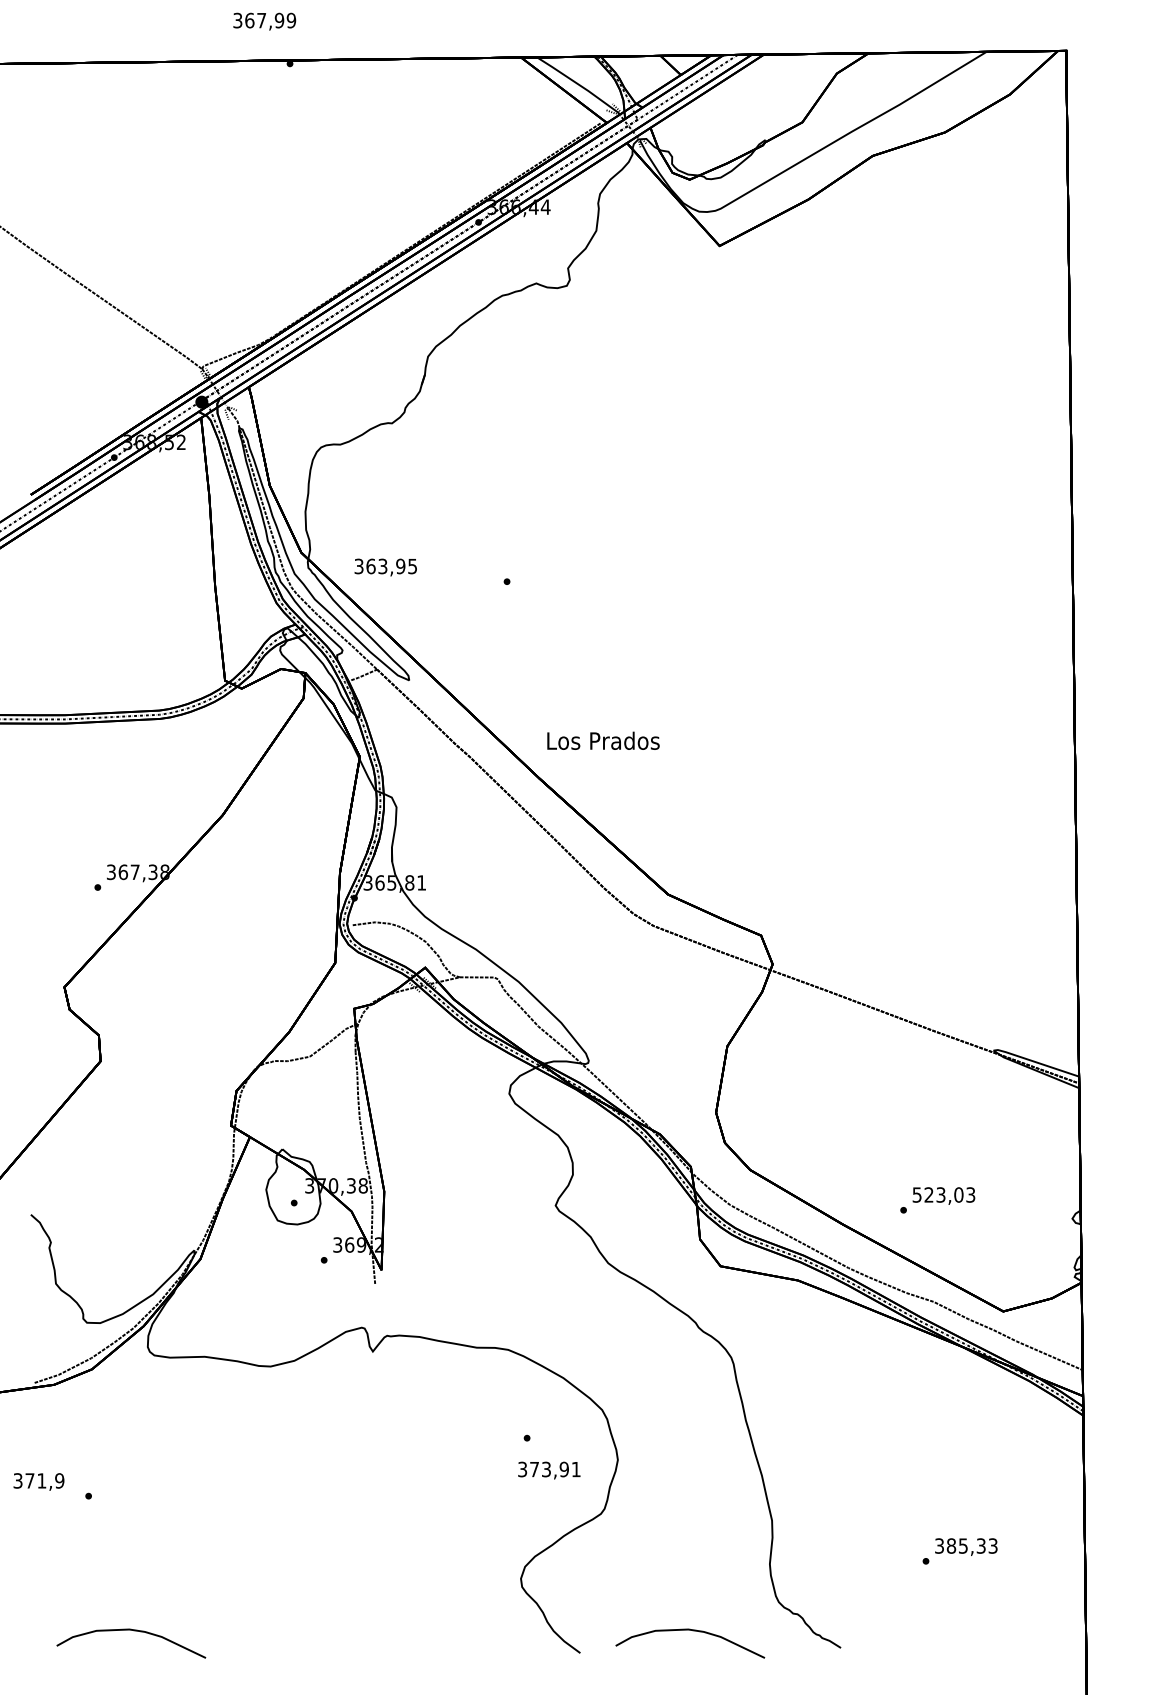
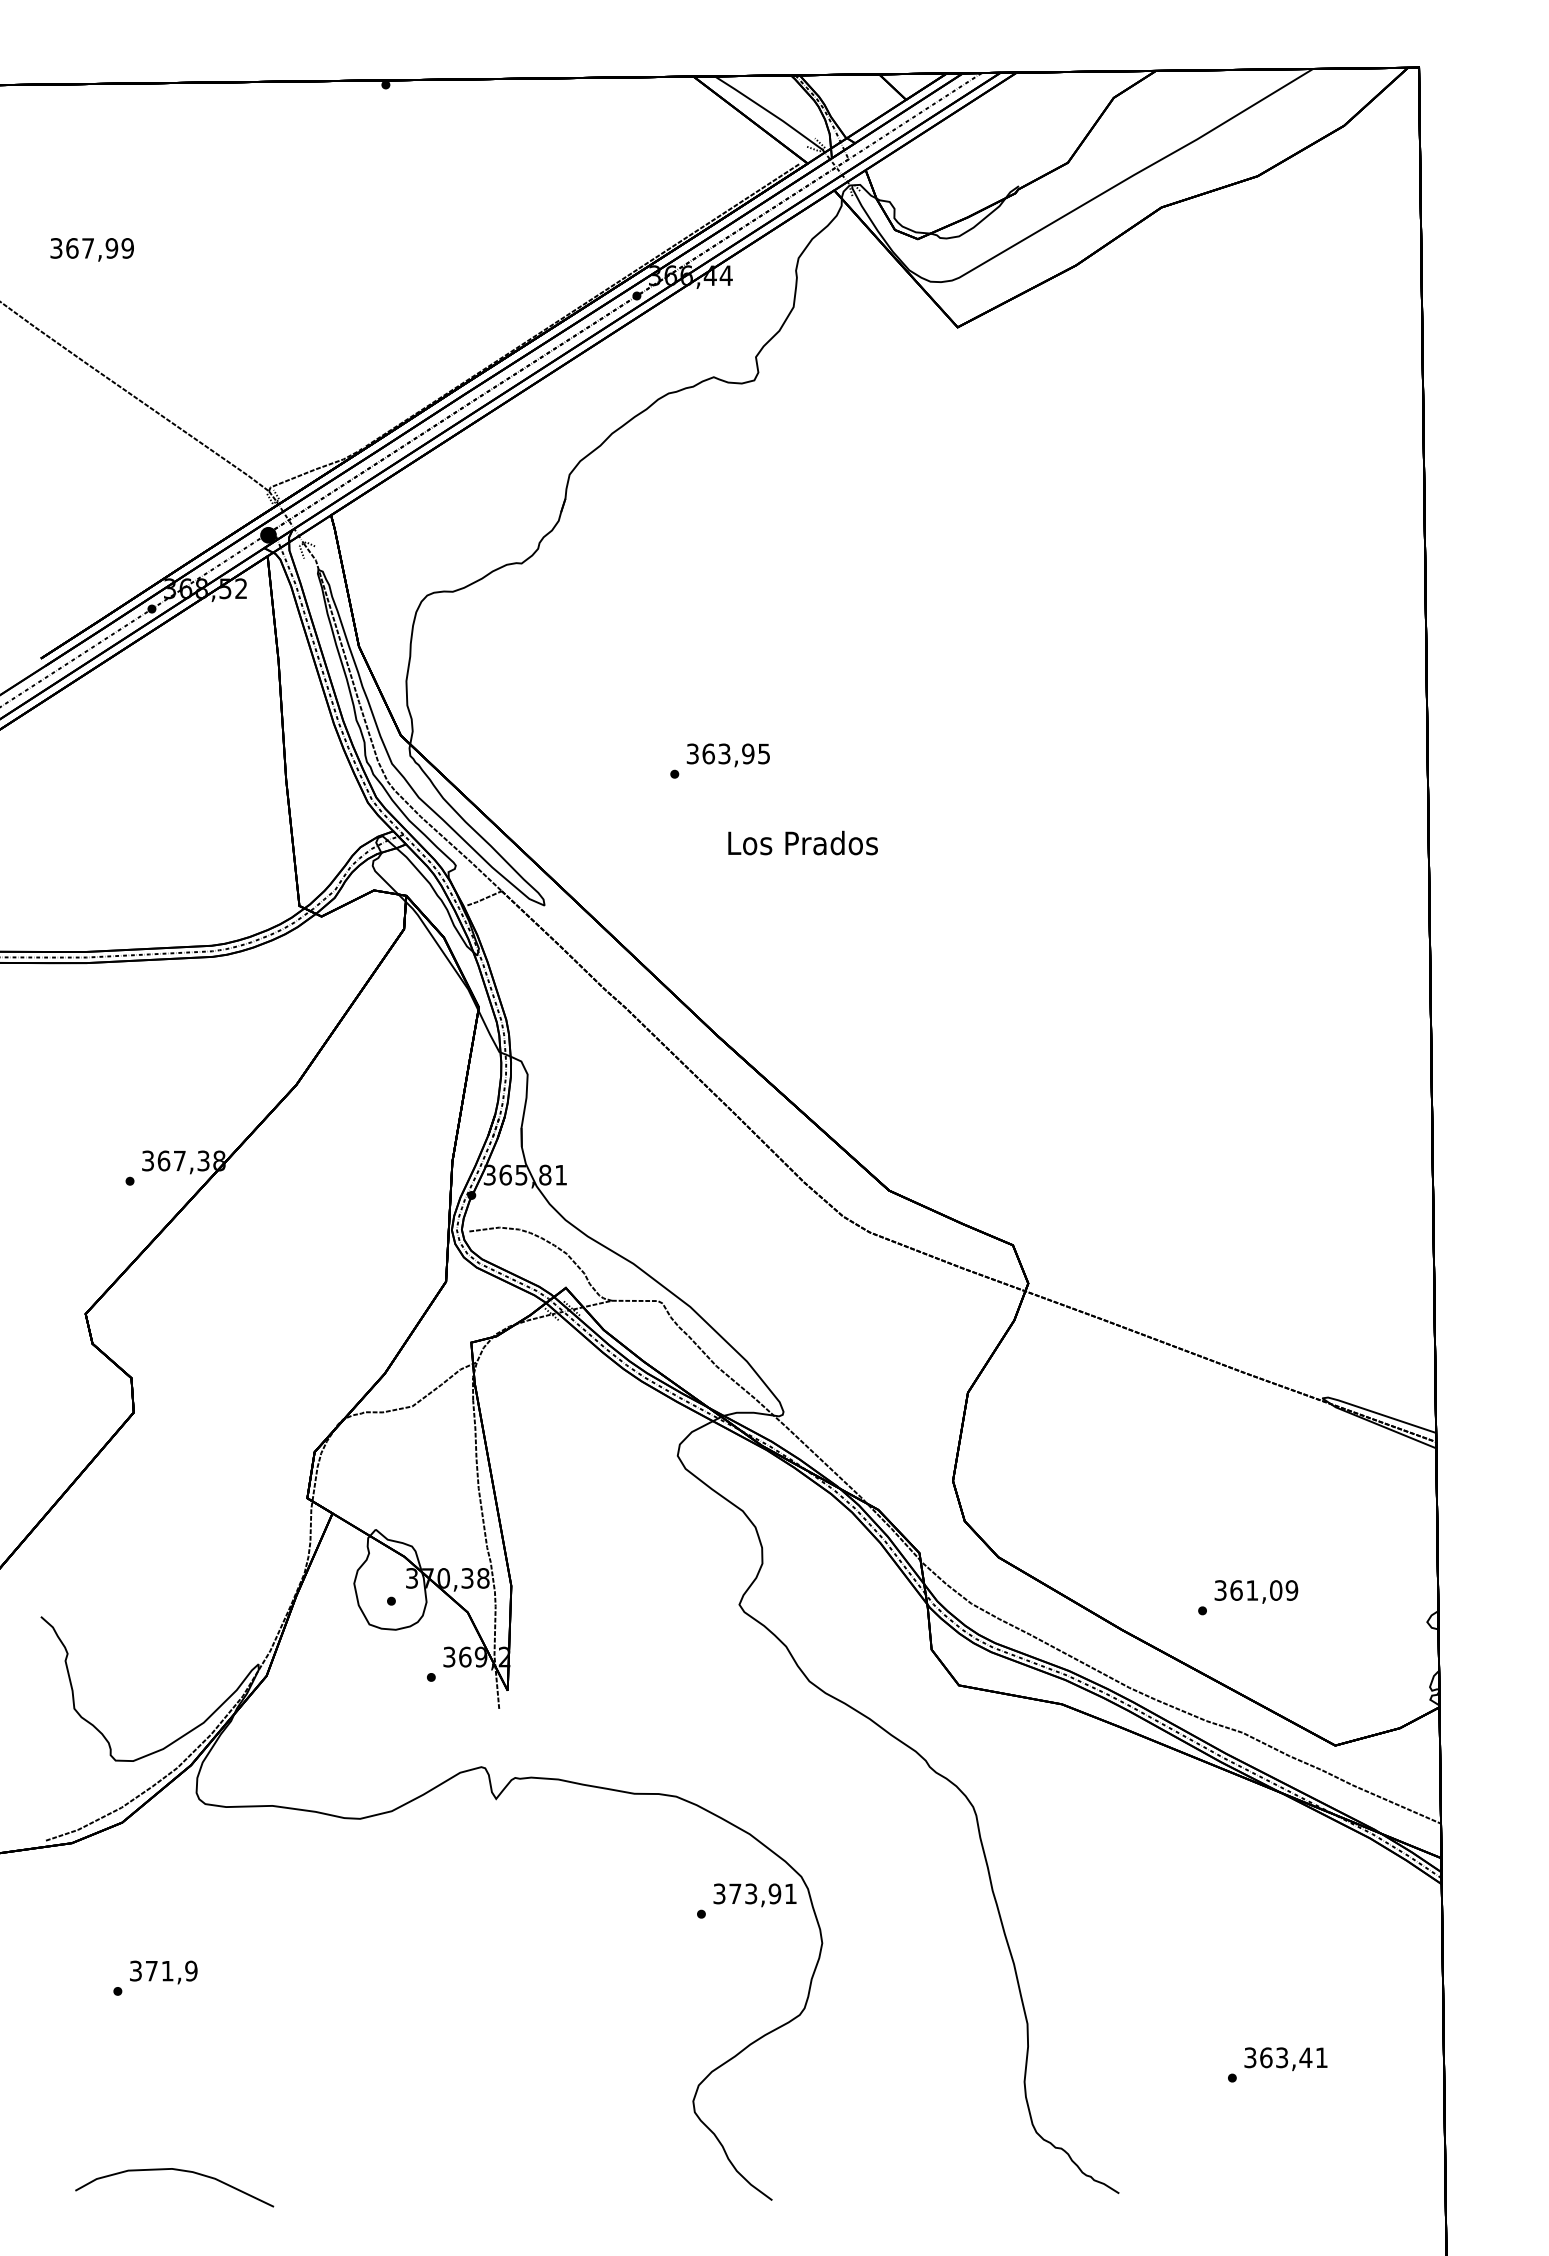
text: (264, 21) -> (91, 249), moved
text: (385, 567) -> (727, 755), moved
text: (603, 740) -> (802, 842), moved
text: (944, 1194) -> (1256, 1590), 523,03 -> 361,09
text: (548, 1470) -> (754, 1895), moved
text: (38, 1481) -> (163, 1972), moved
text: (971, 1545) -> (1293, 2057), 385,33 -> 363,41
curve: (690, 1630) -> (918, 2170), removed

